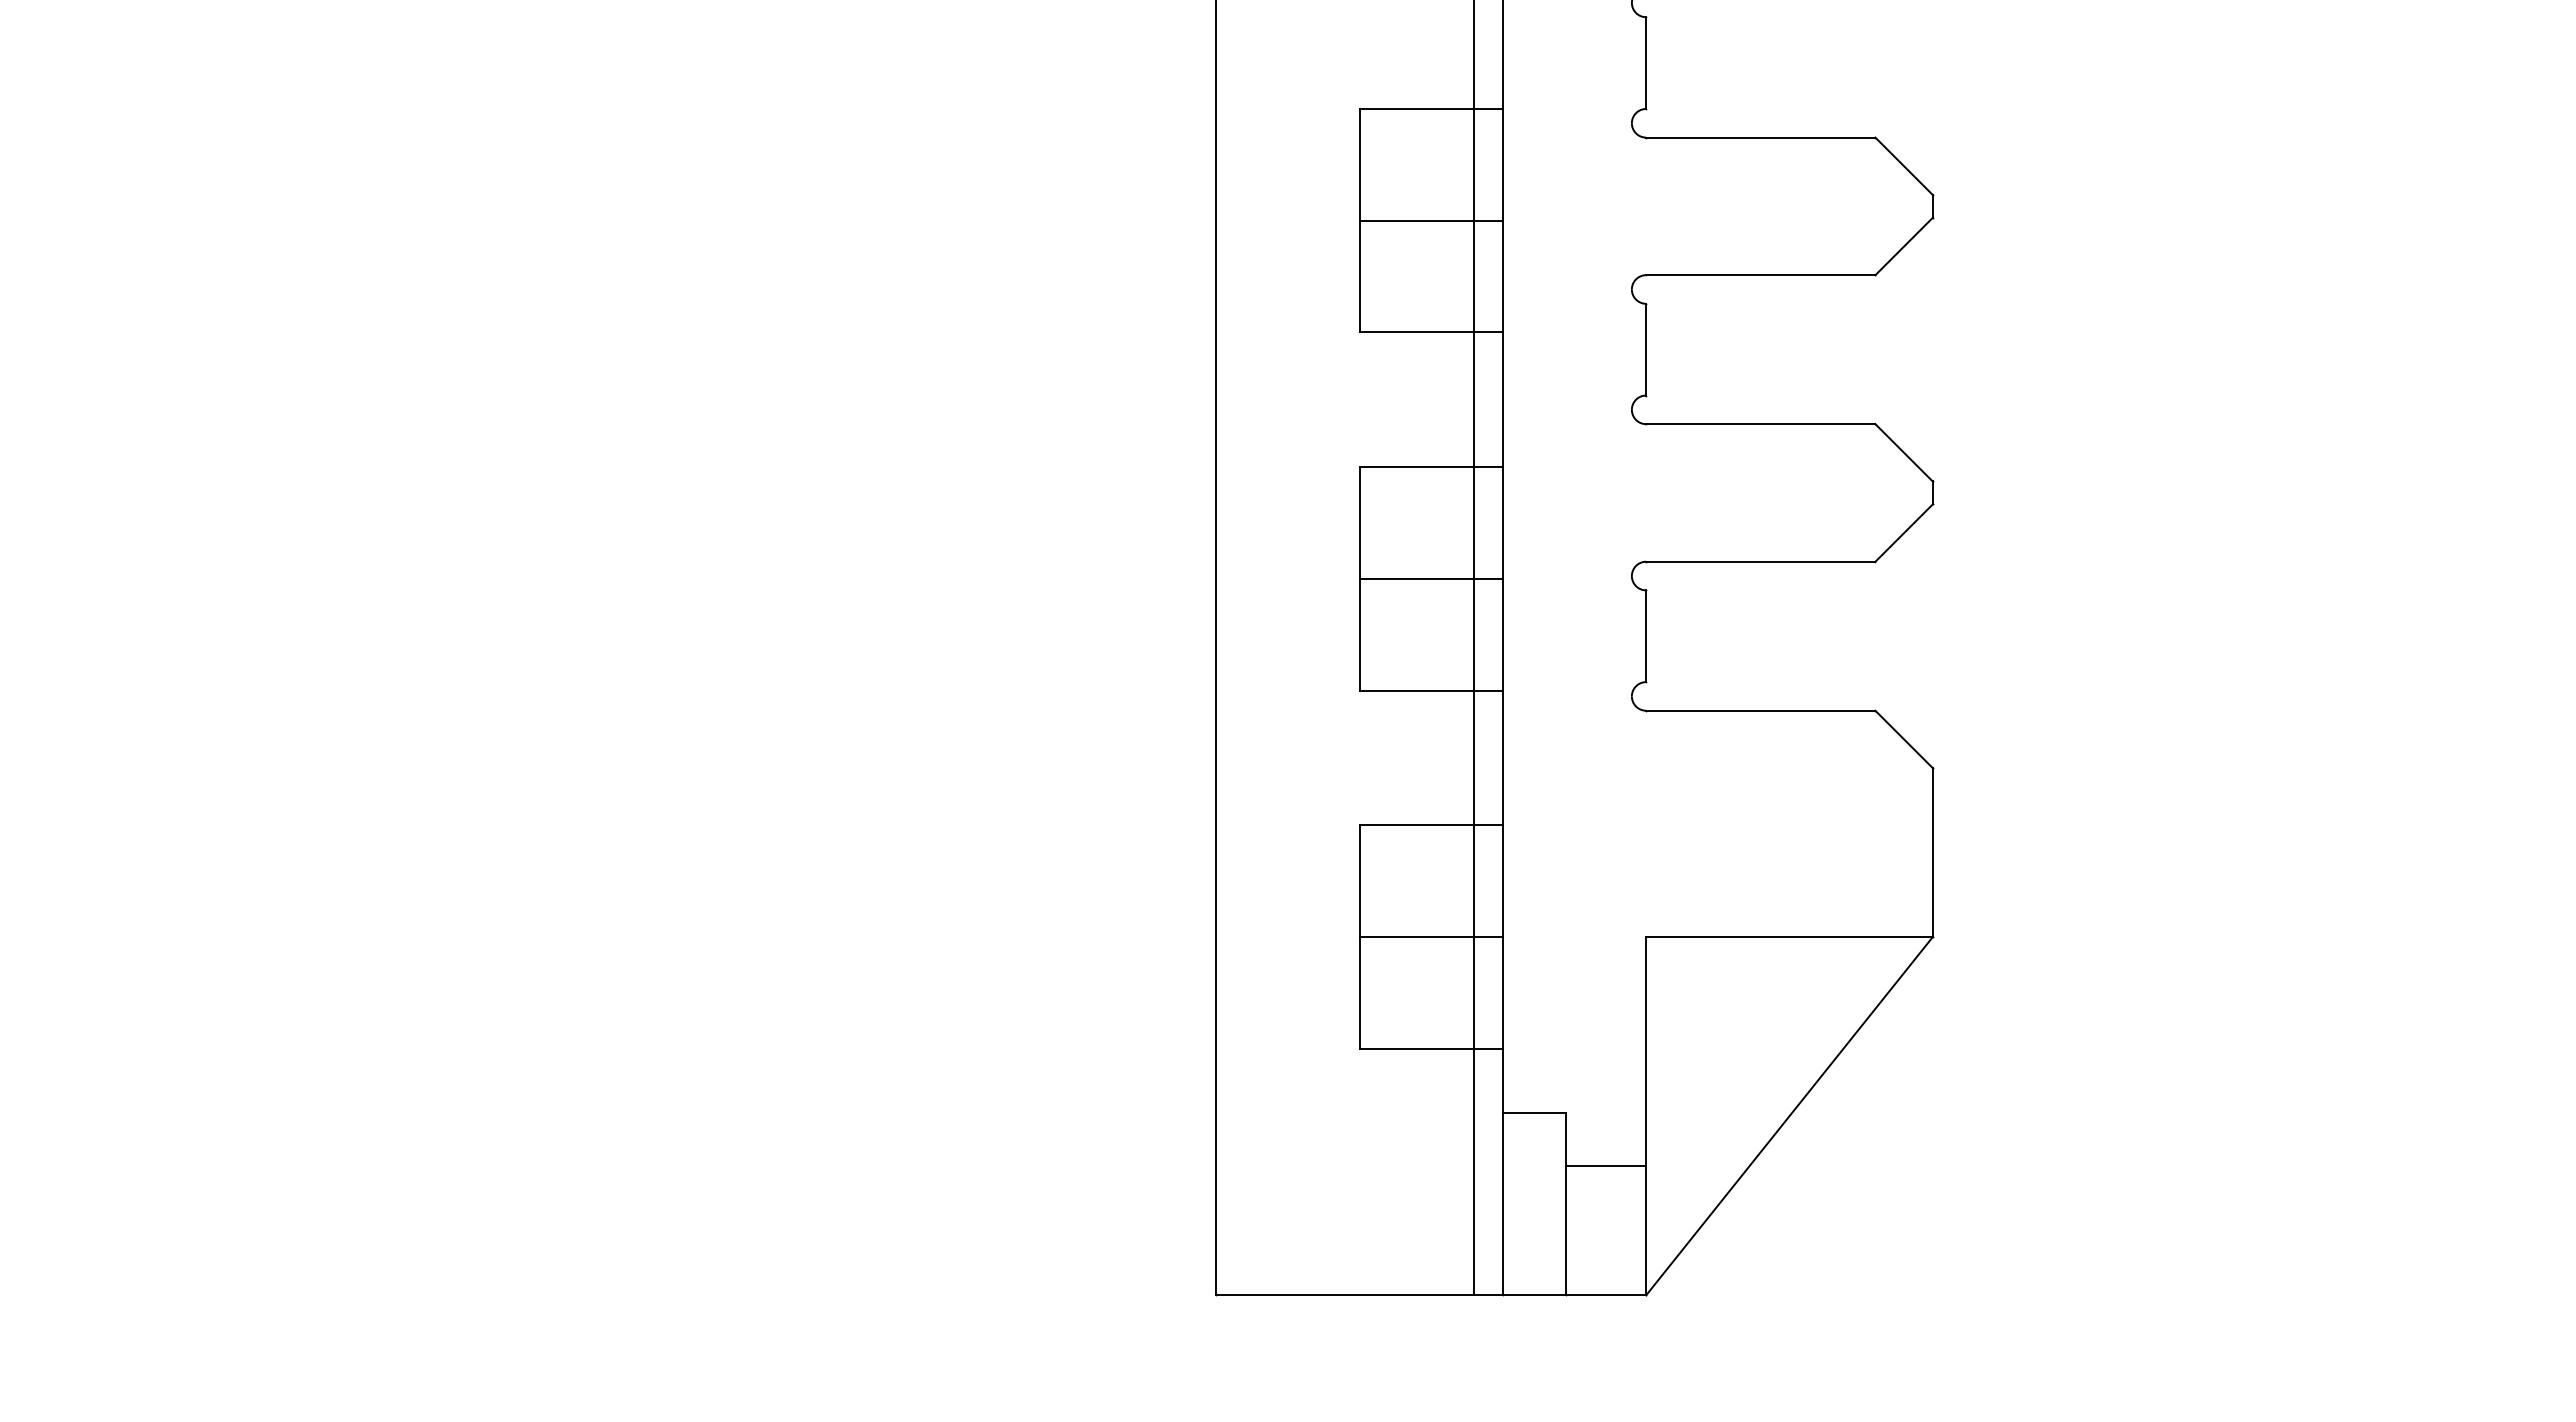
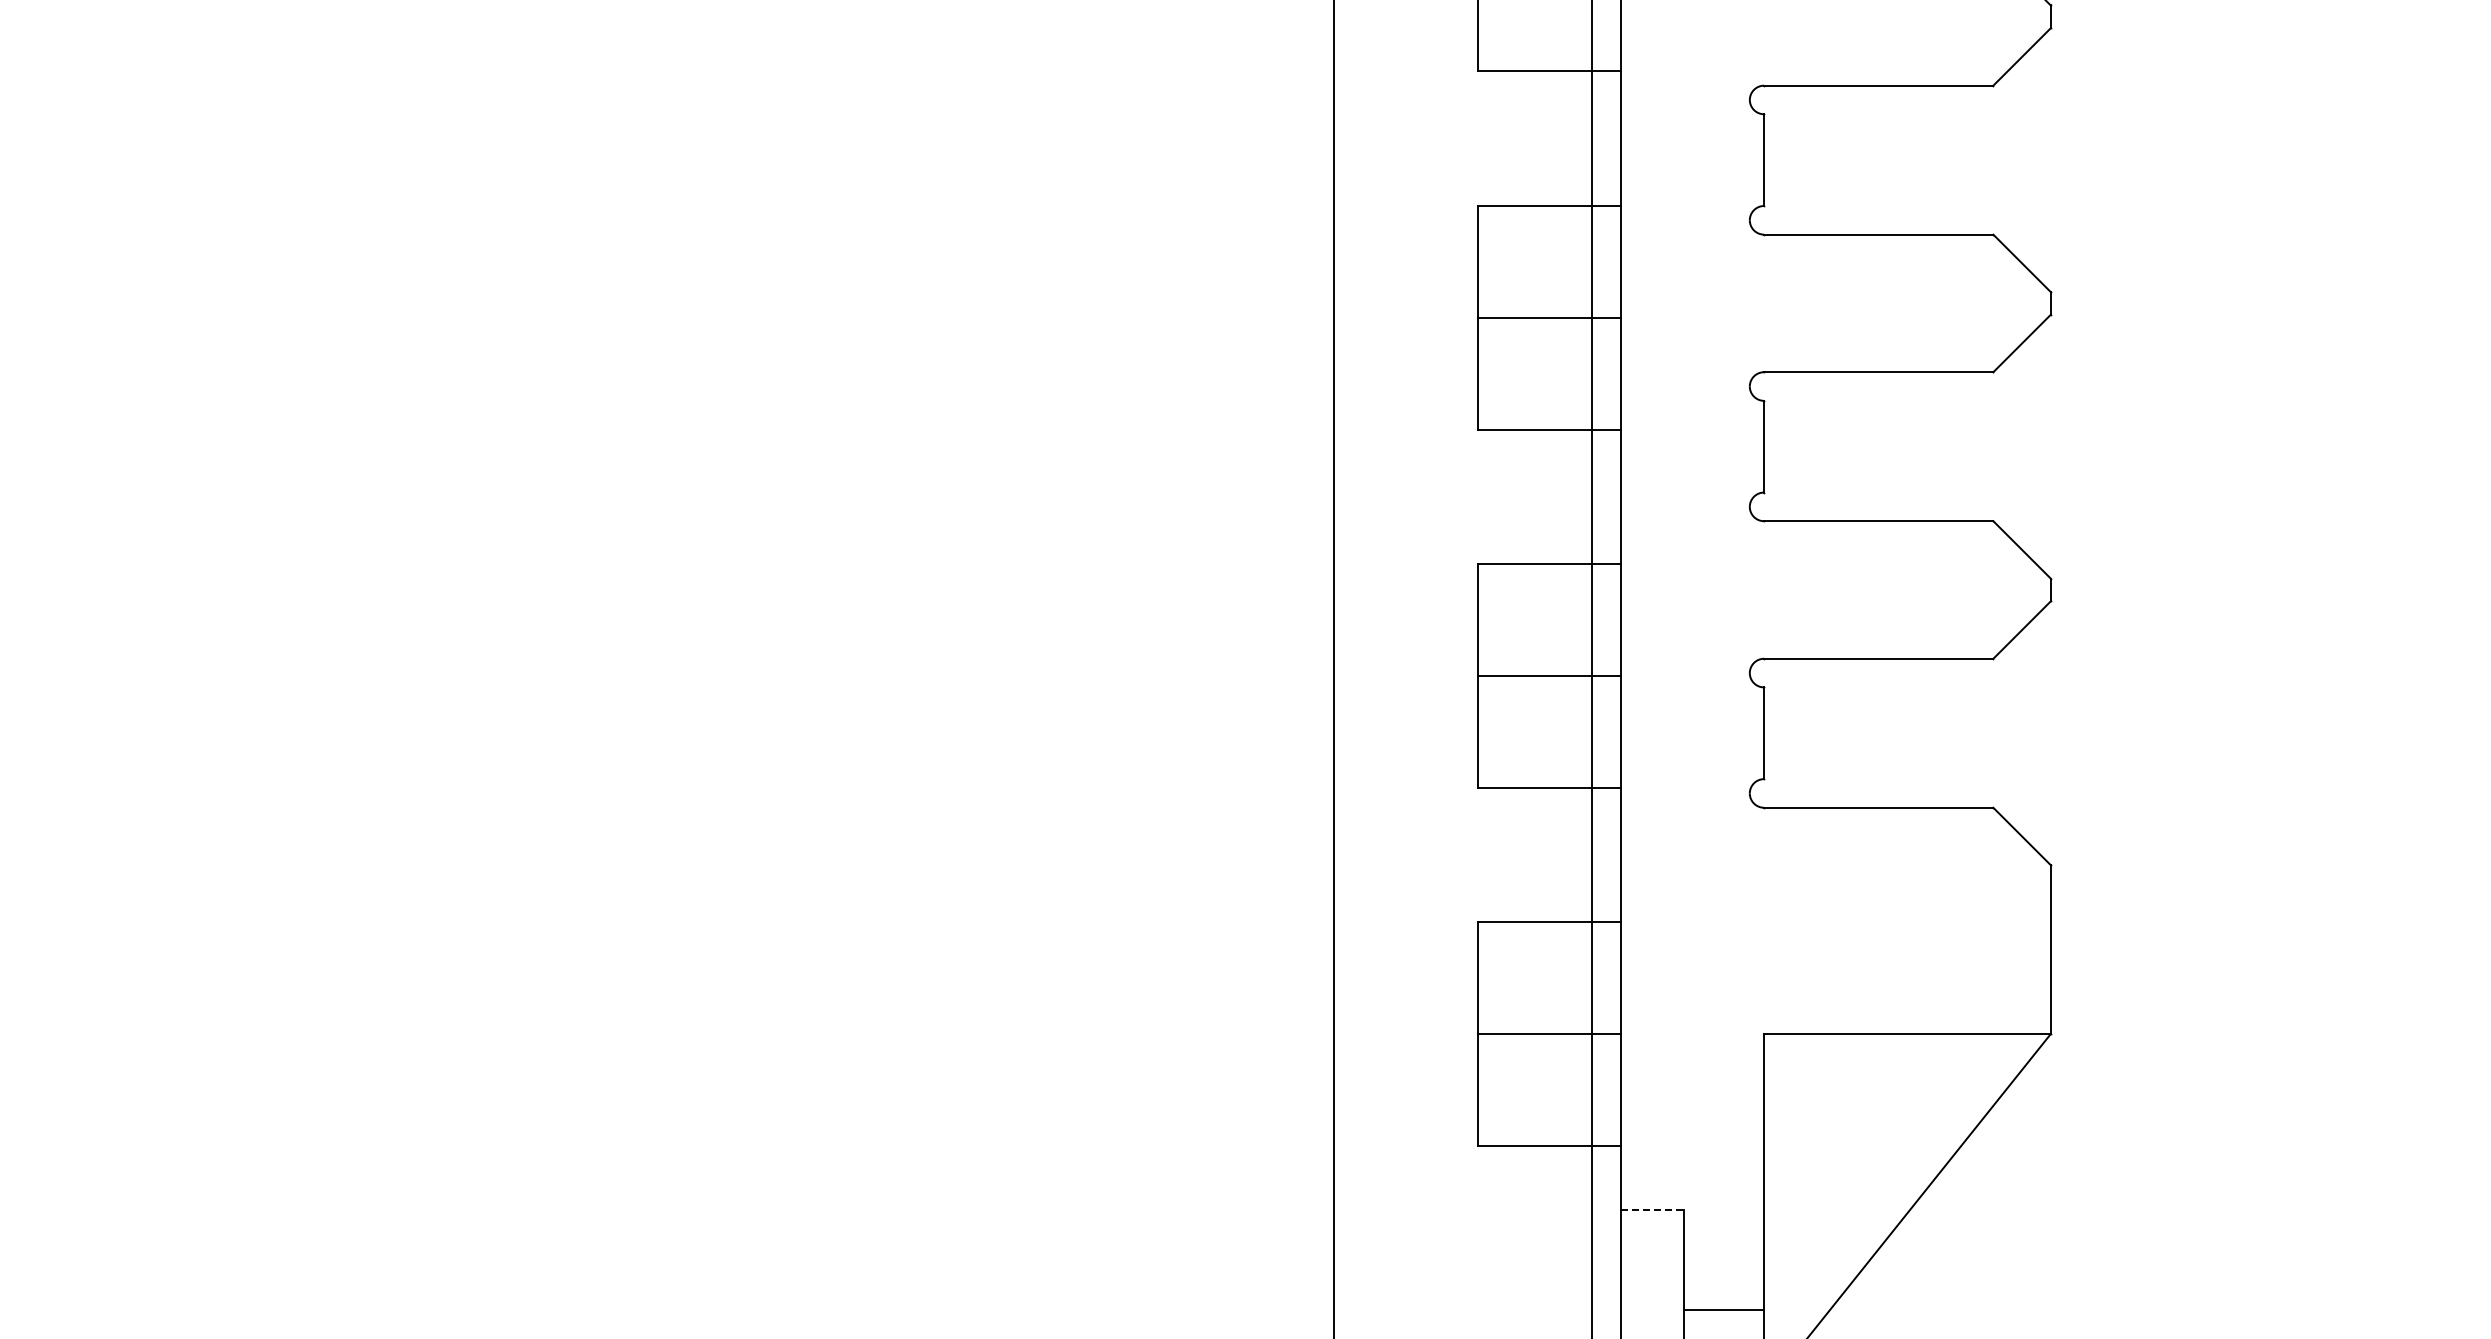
line: (1534, 1113) -> (1652, 1210), solid -> dashed
line: (1605, 1166) -> (1723, 1310), moved

